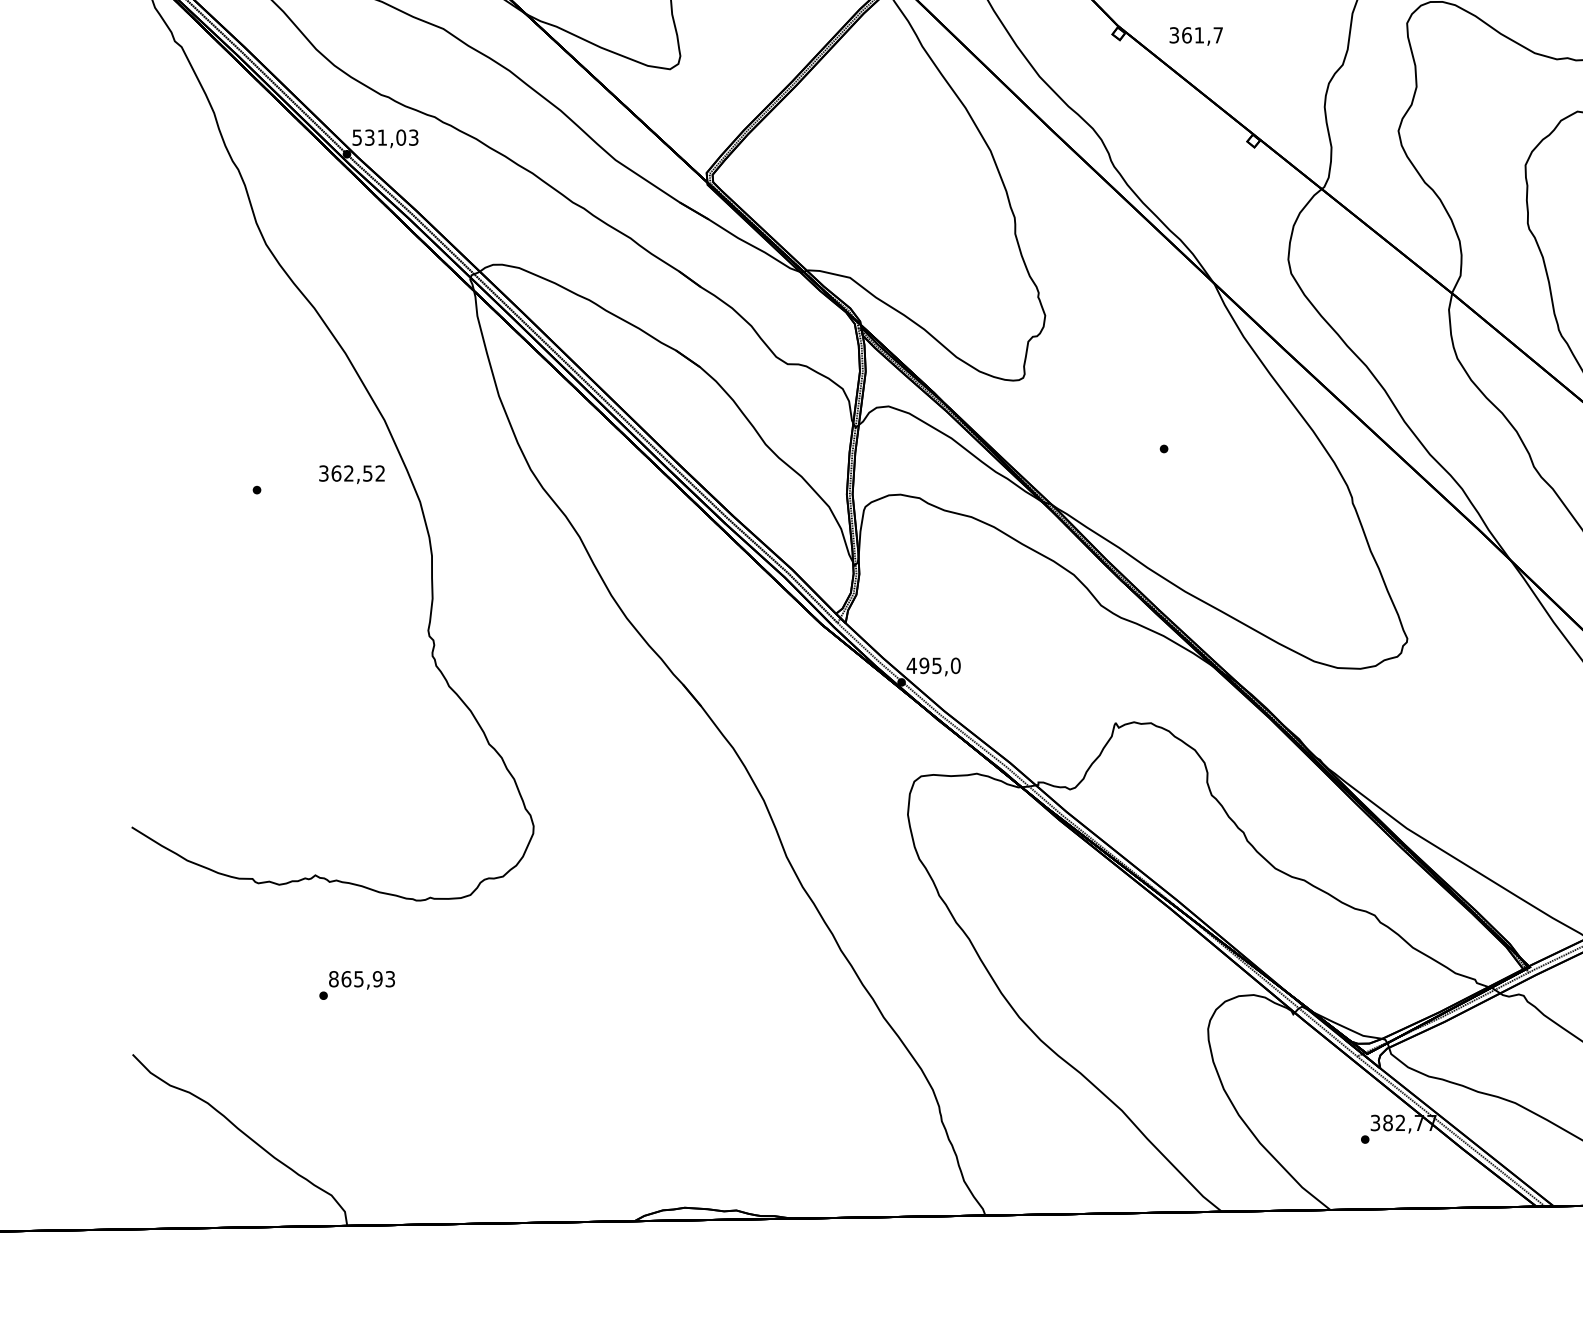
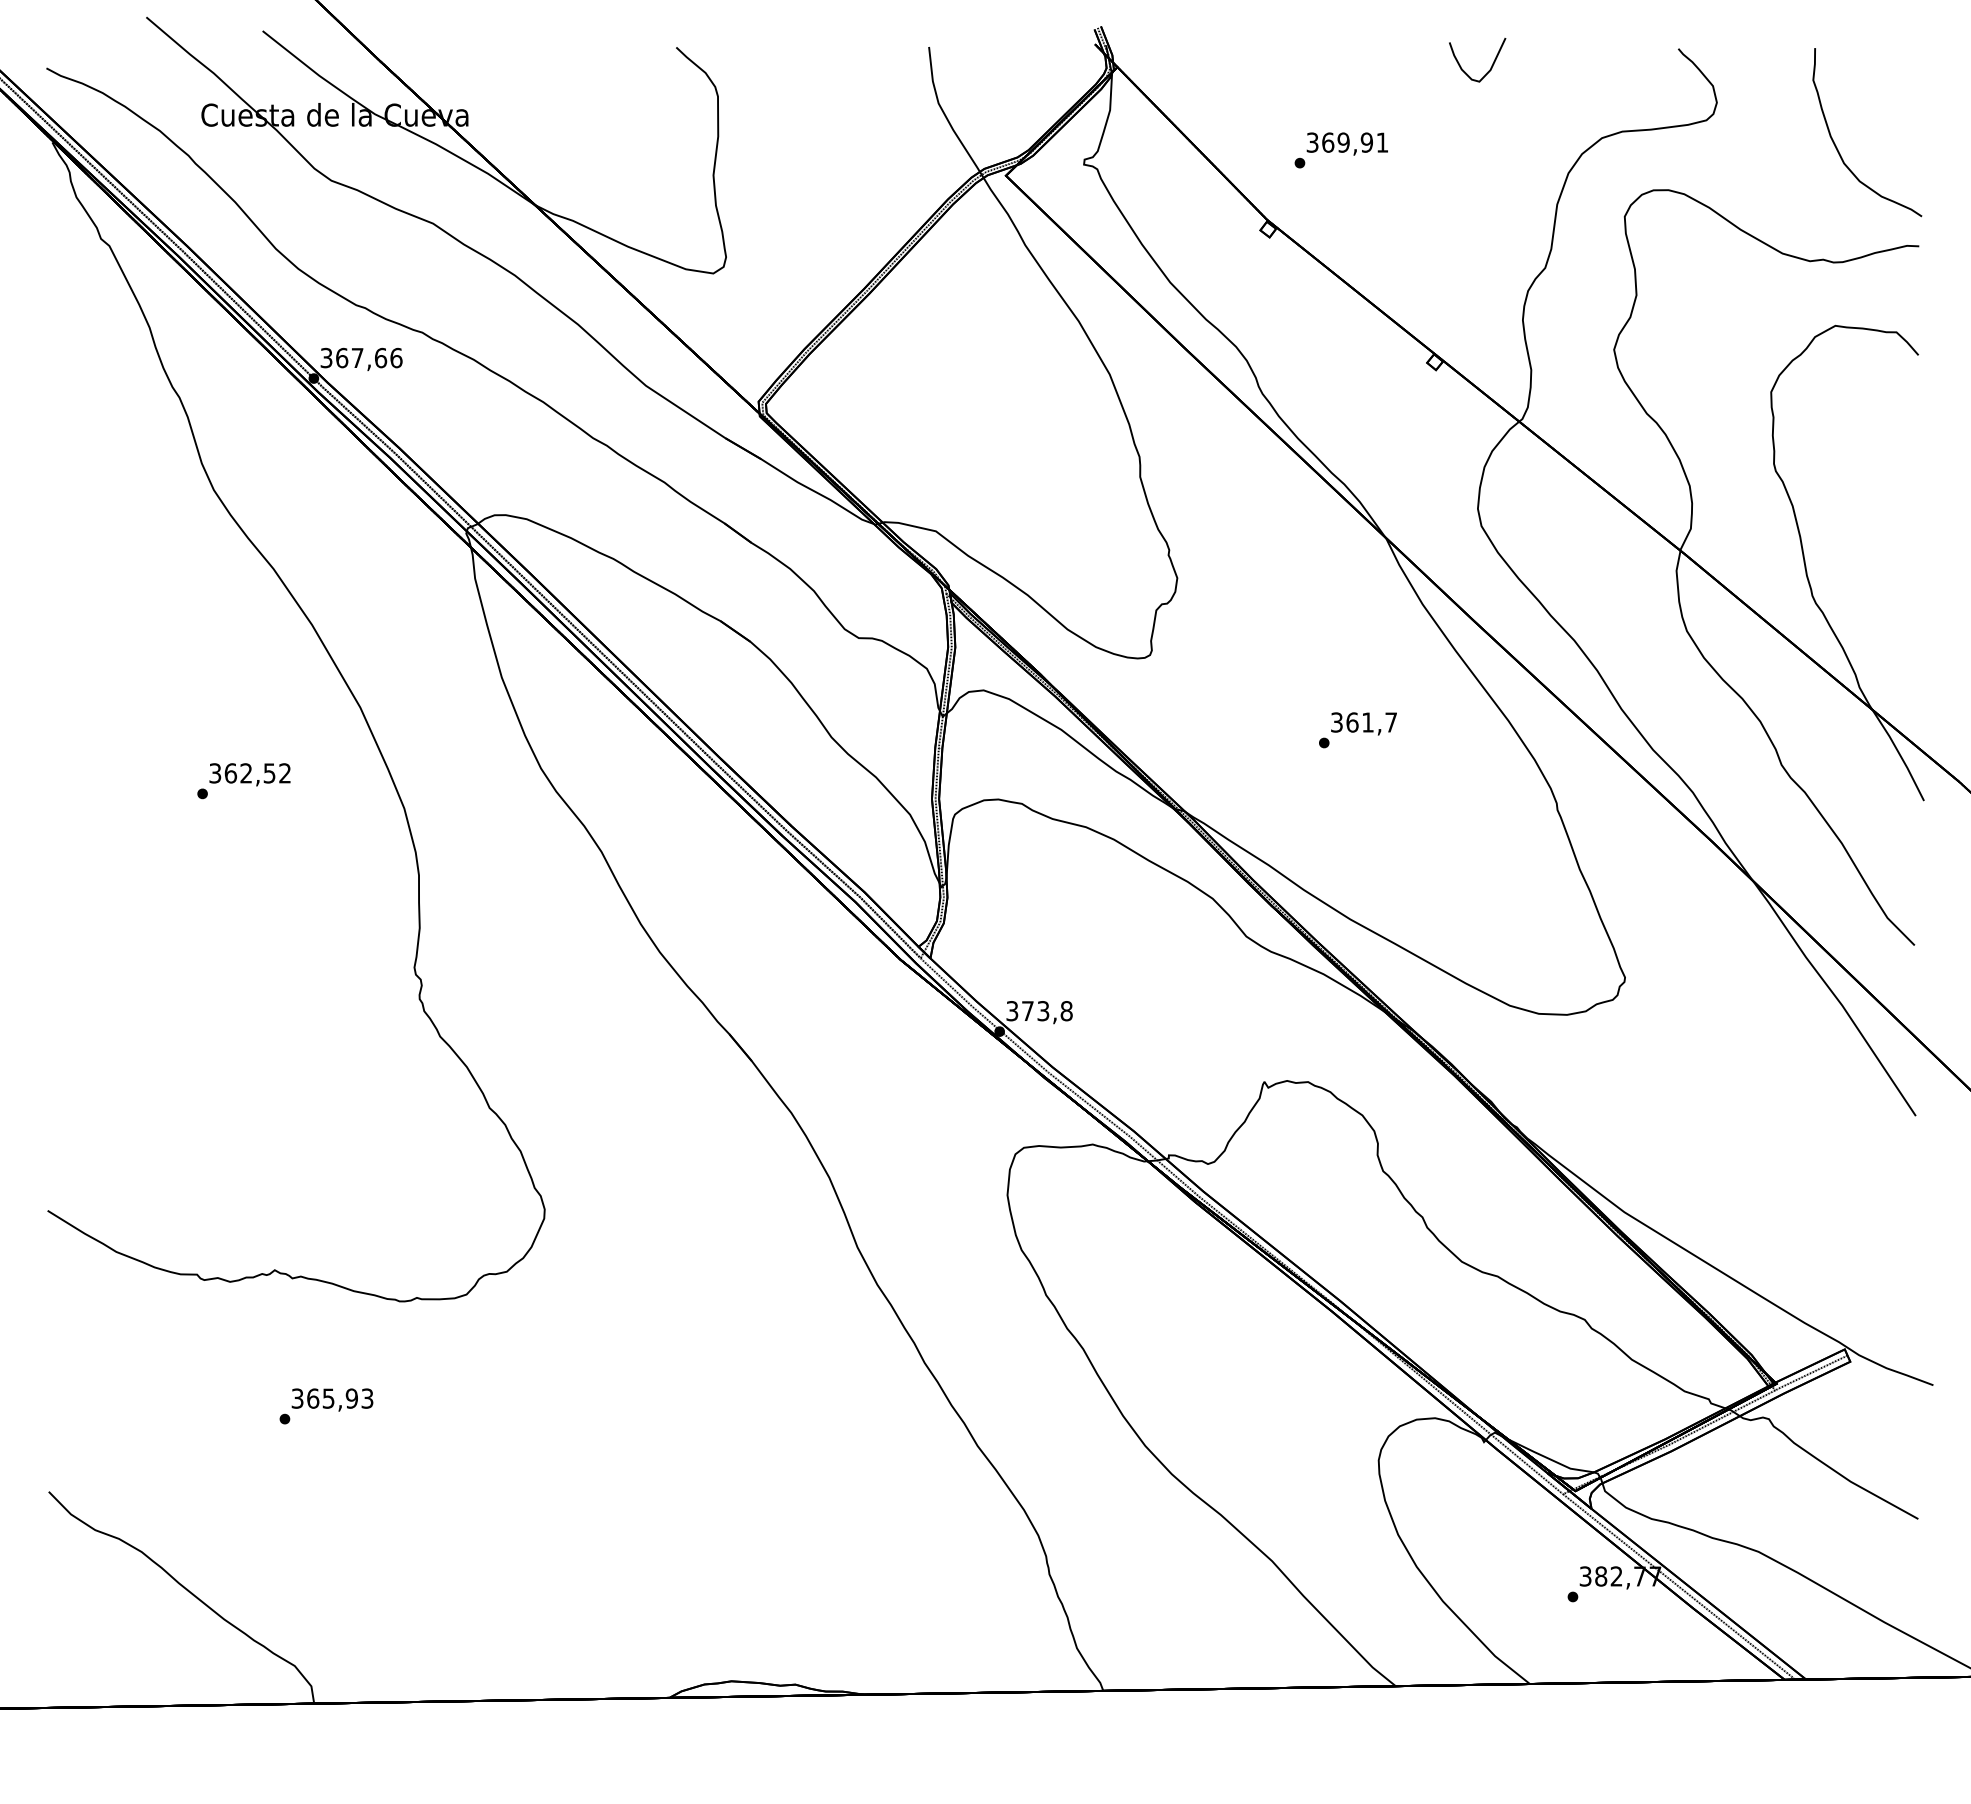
text: (1195, 36) -> (1363, 723), moved
text: (385, 137) -> (361, 357), 531,03 -> 367,66
text: (351, 474) -> (249, 774), moved
text: (933, 666) -> (1038, 1011), 495,0 -> 373,8
text: (333, 979) -> (297, 1398), 865,93 -> 365,93

